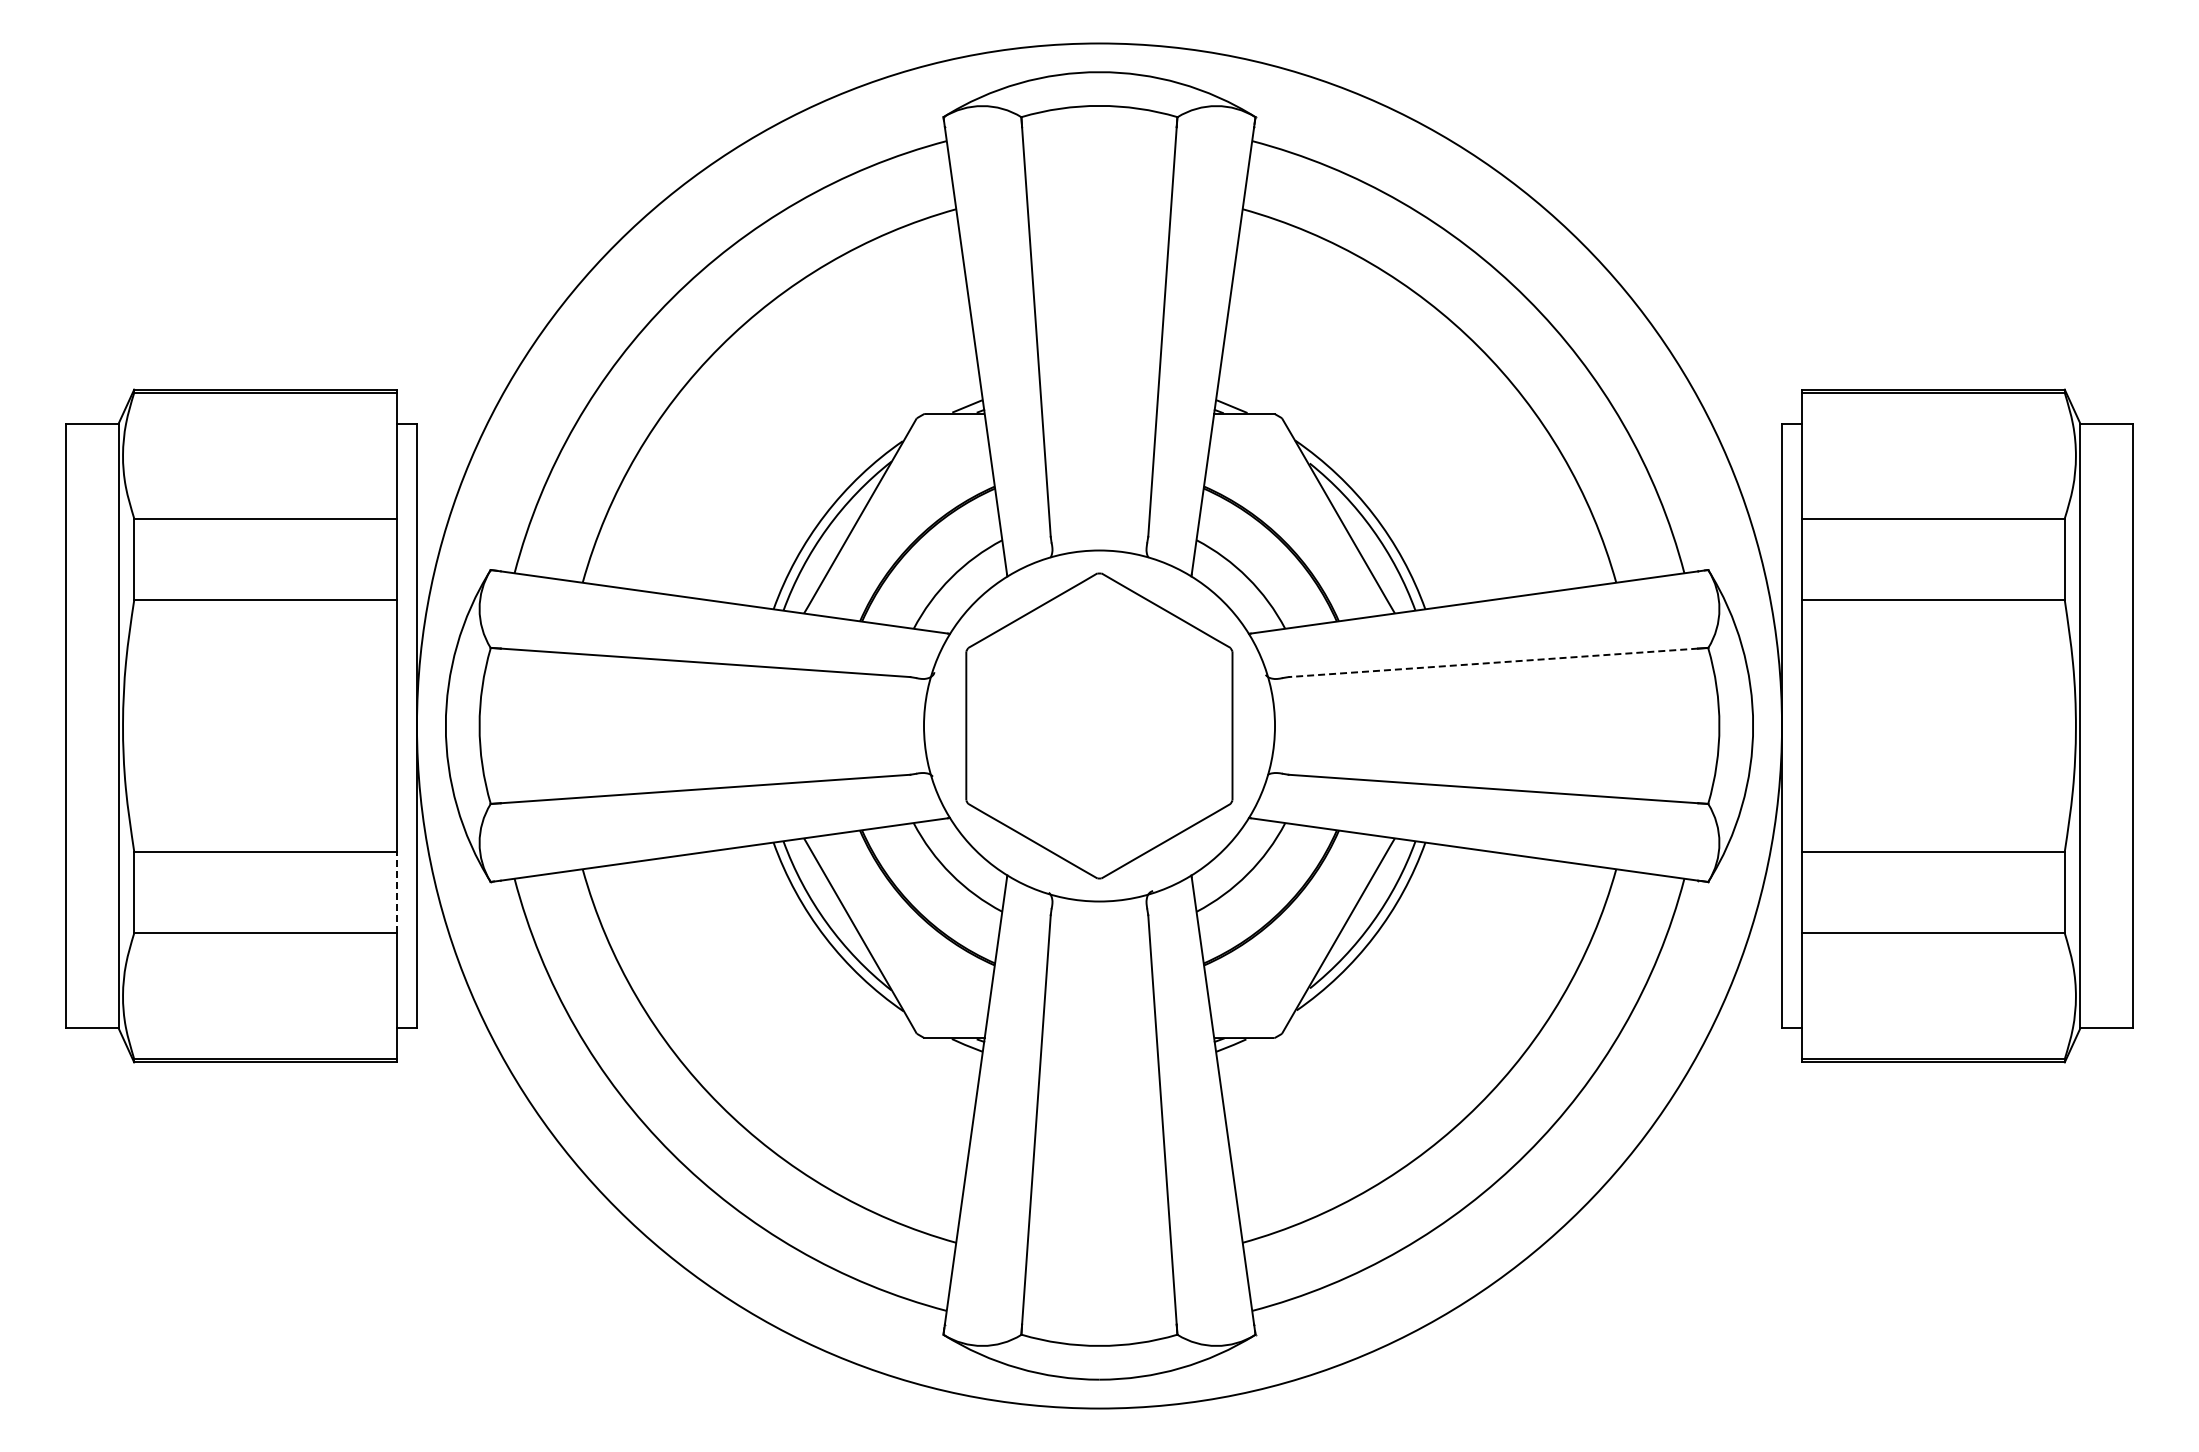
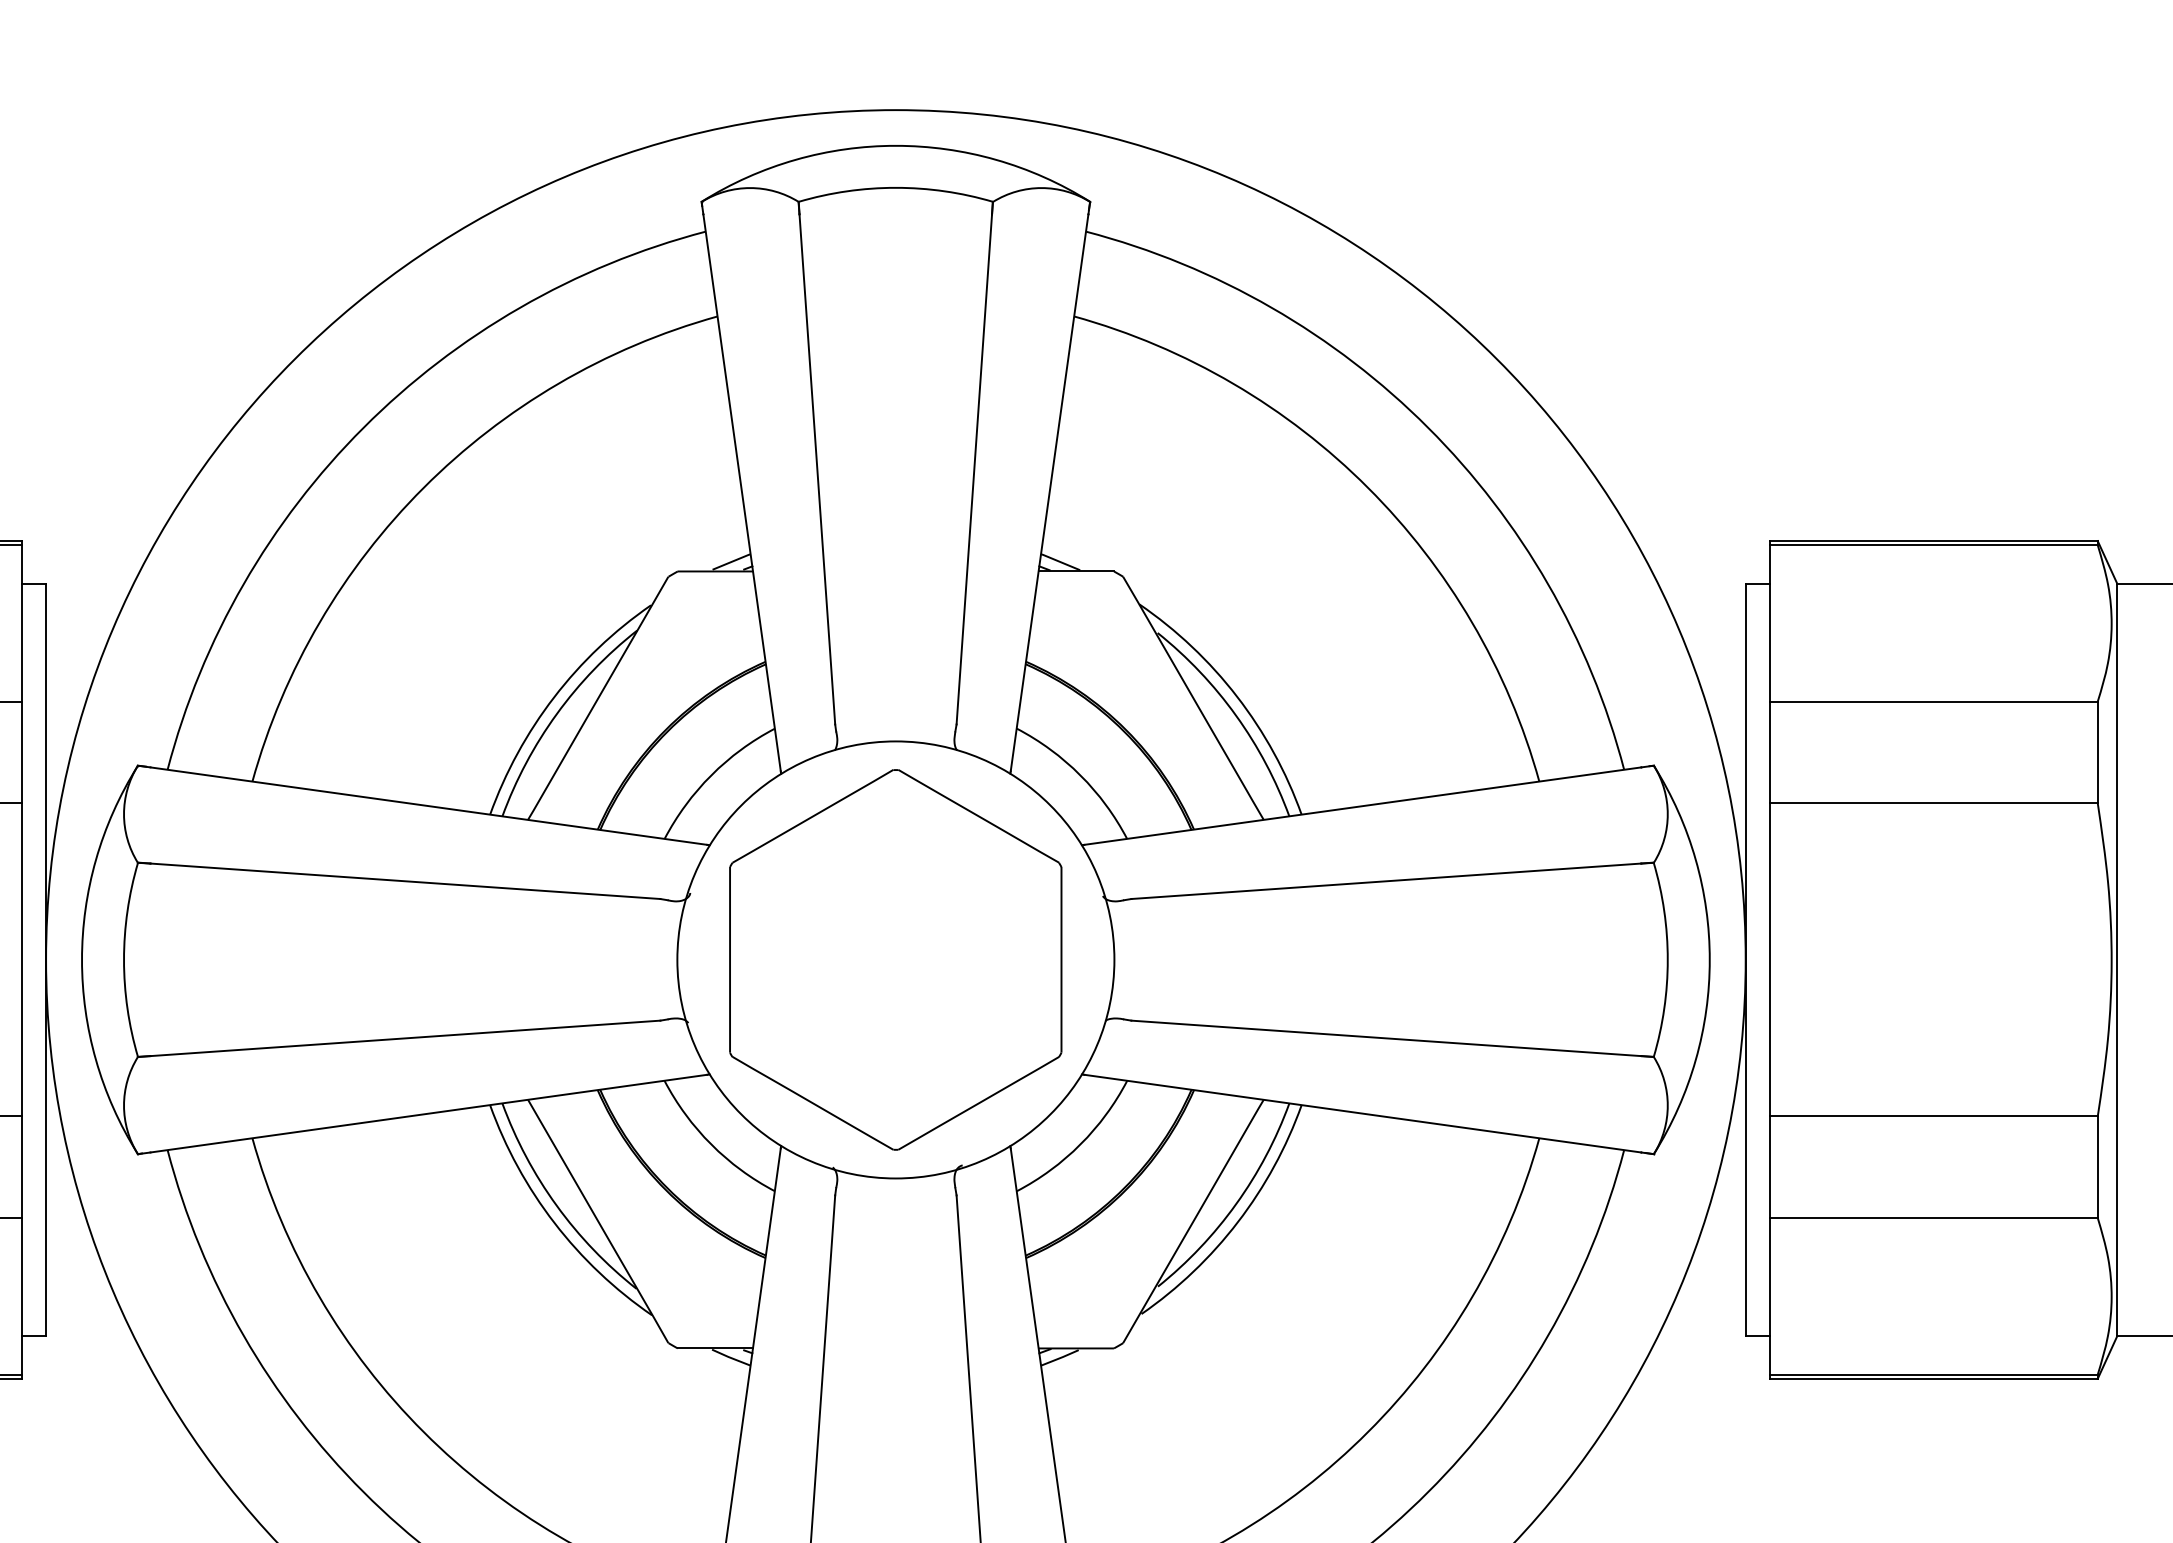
line: (1492, 662) -> (1385, 880), dashed -> solid
line: (397, 892) -> (21, 1167), dashed -> solid

